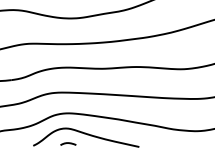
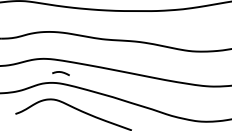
line: (68, 143) -> (61, 72), moved

